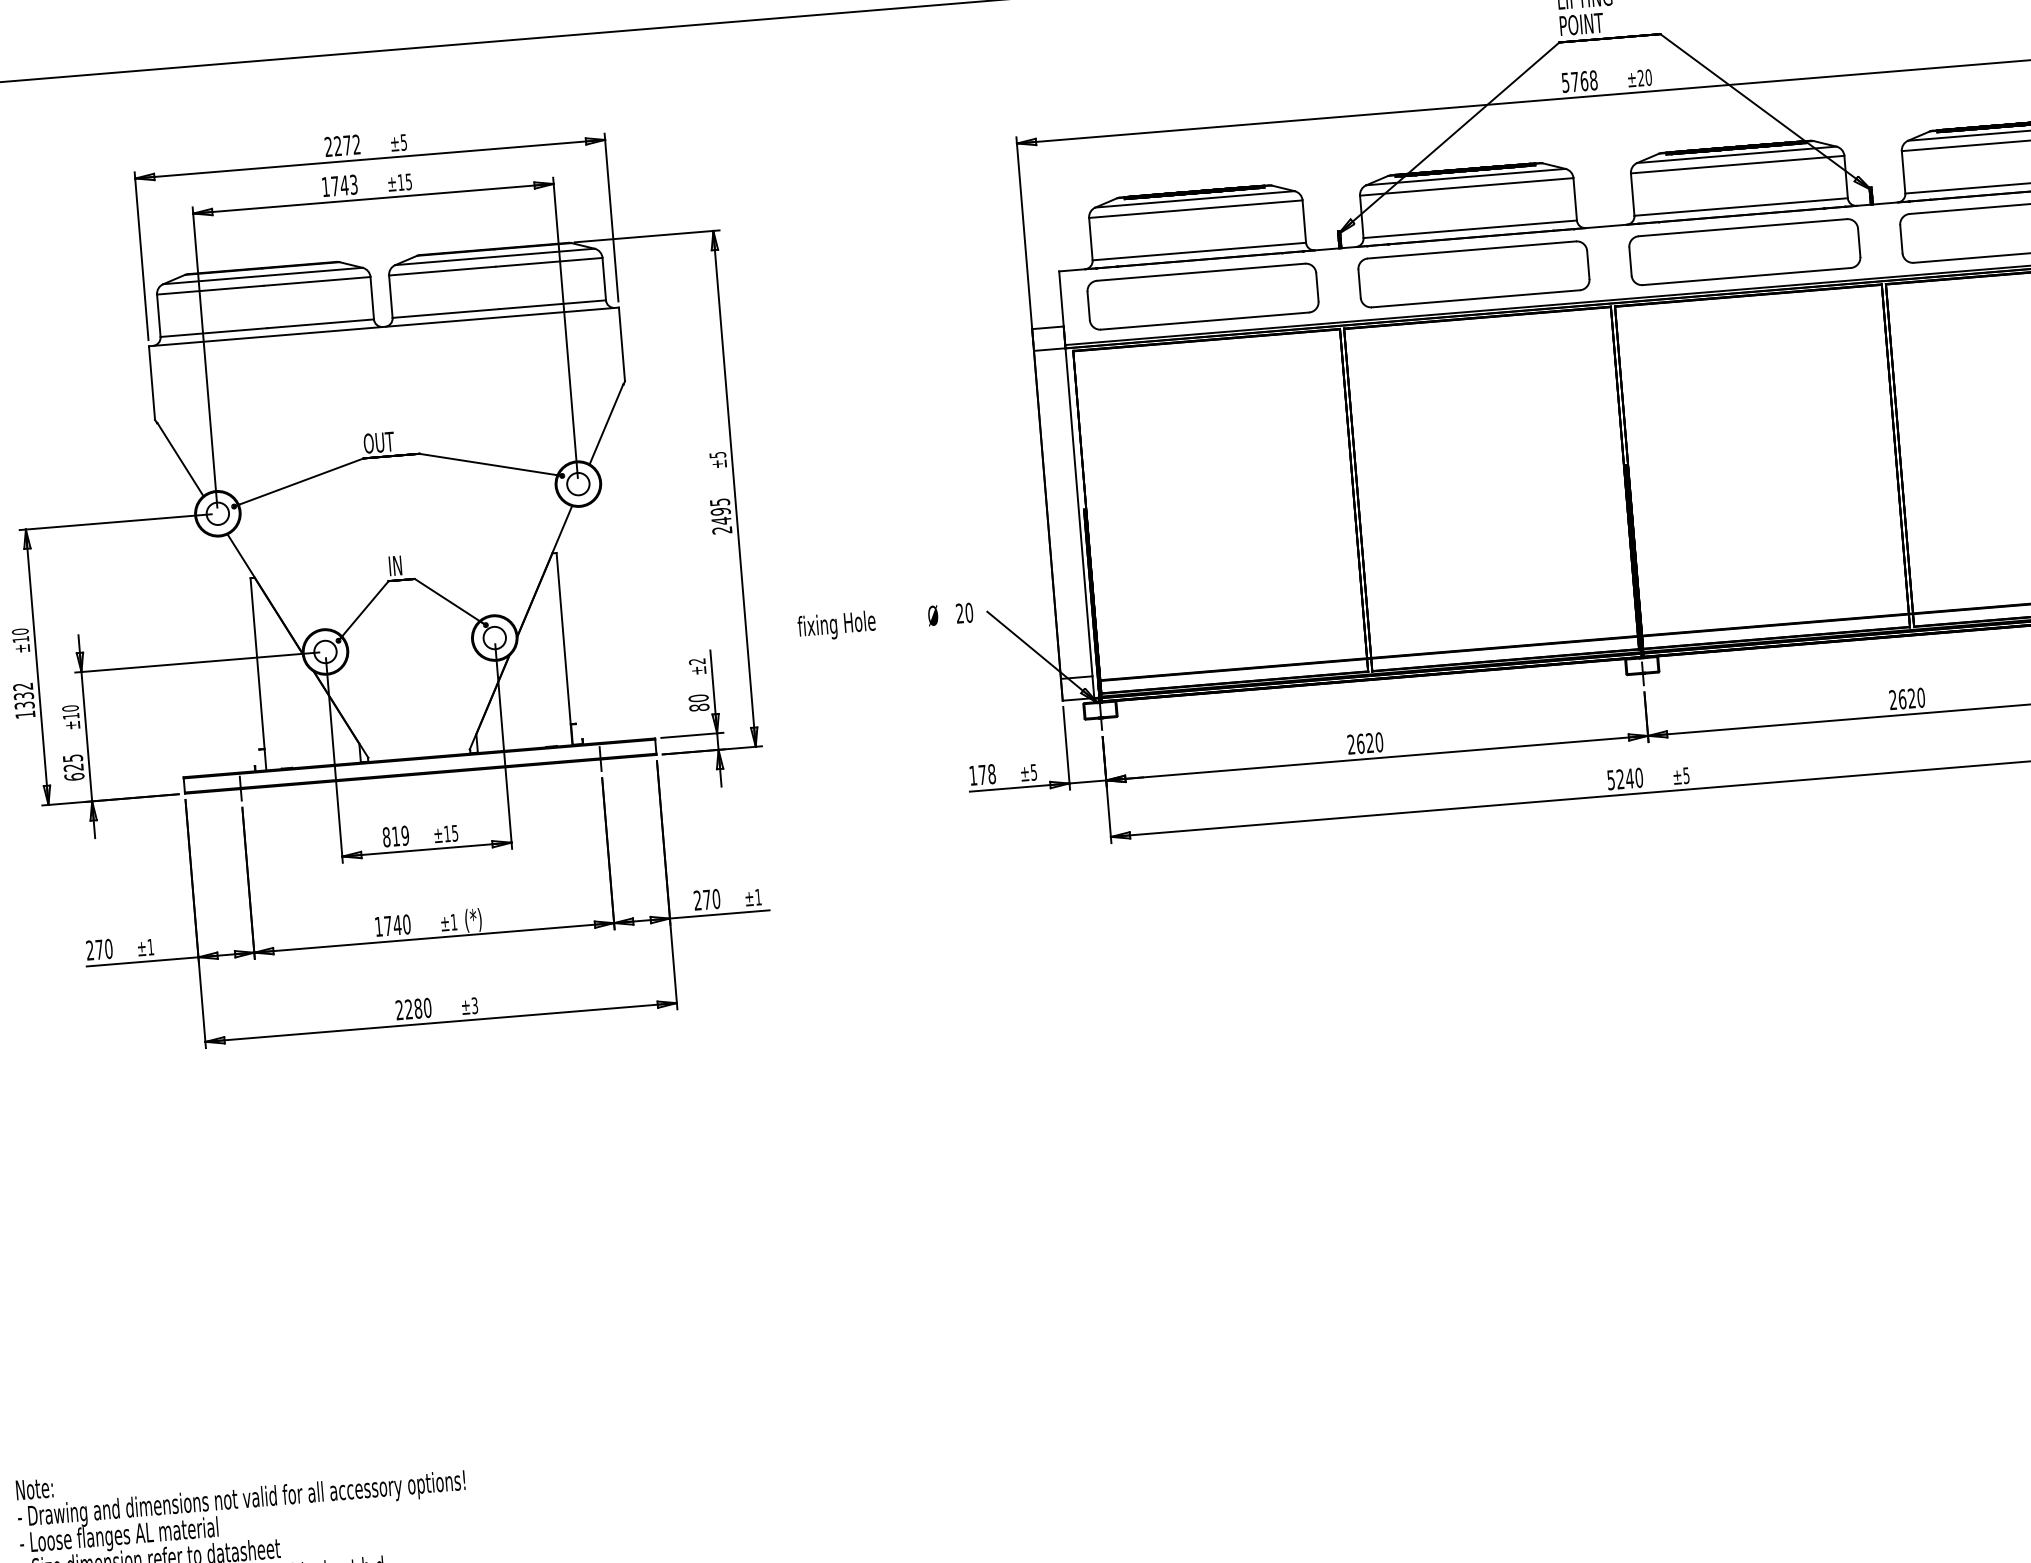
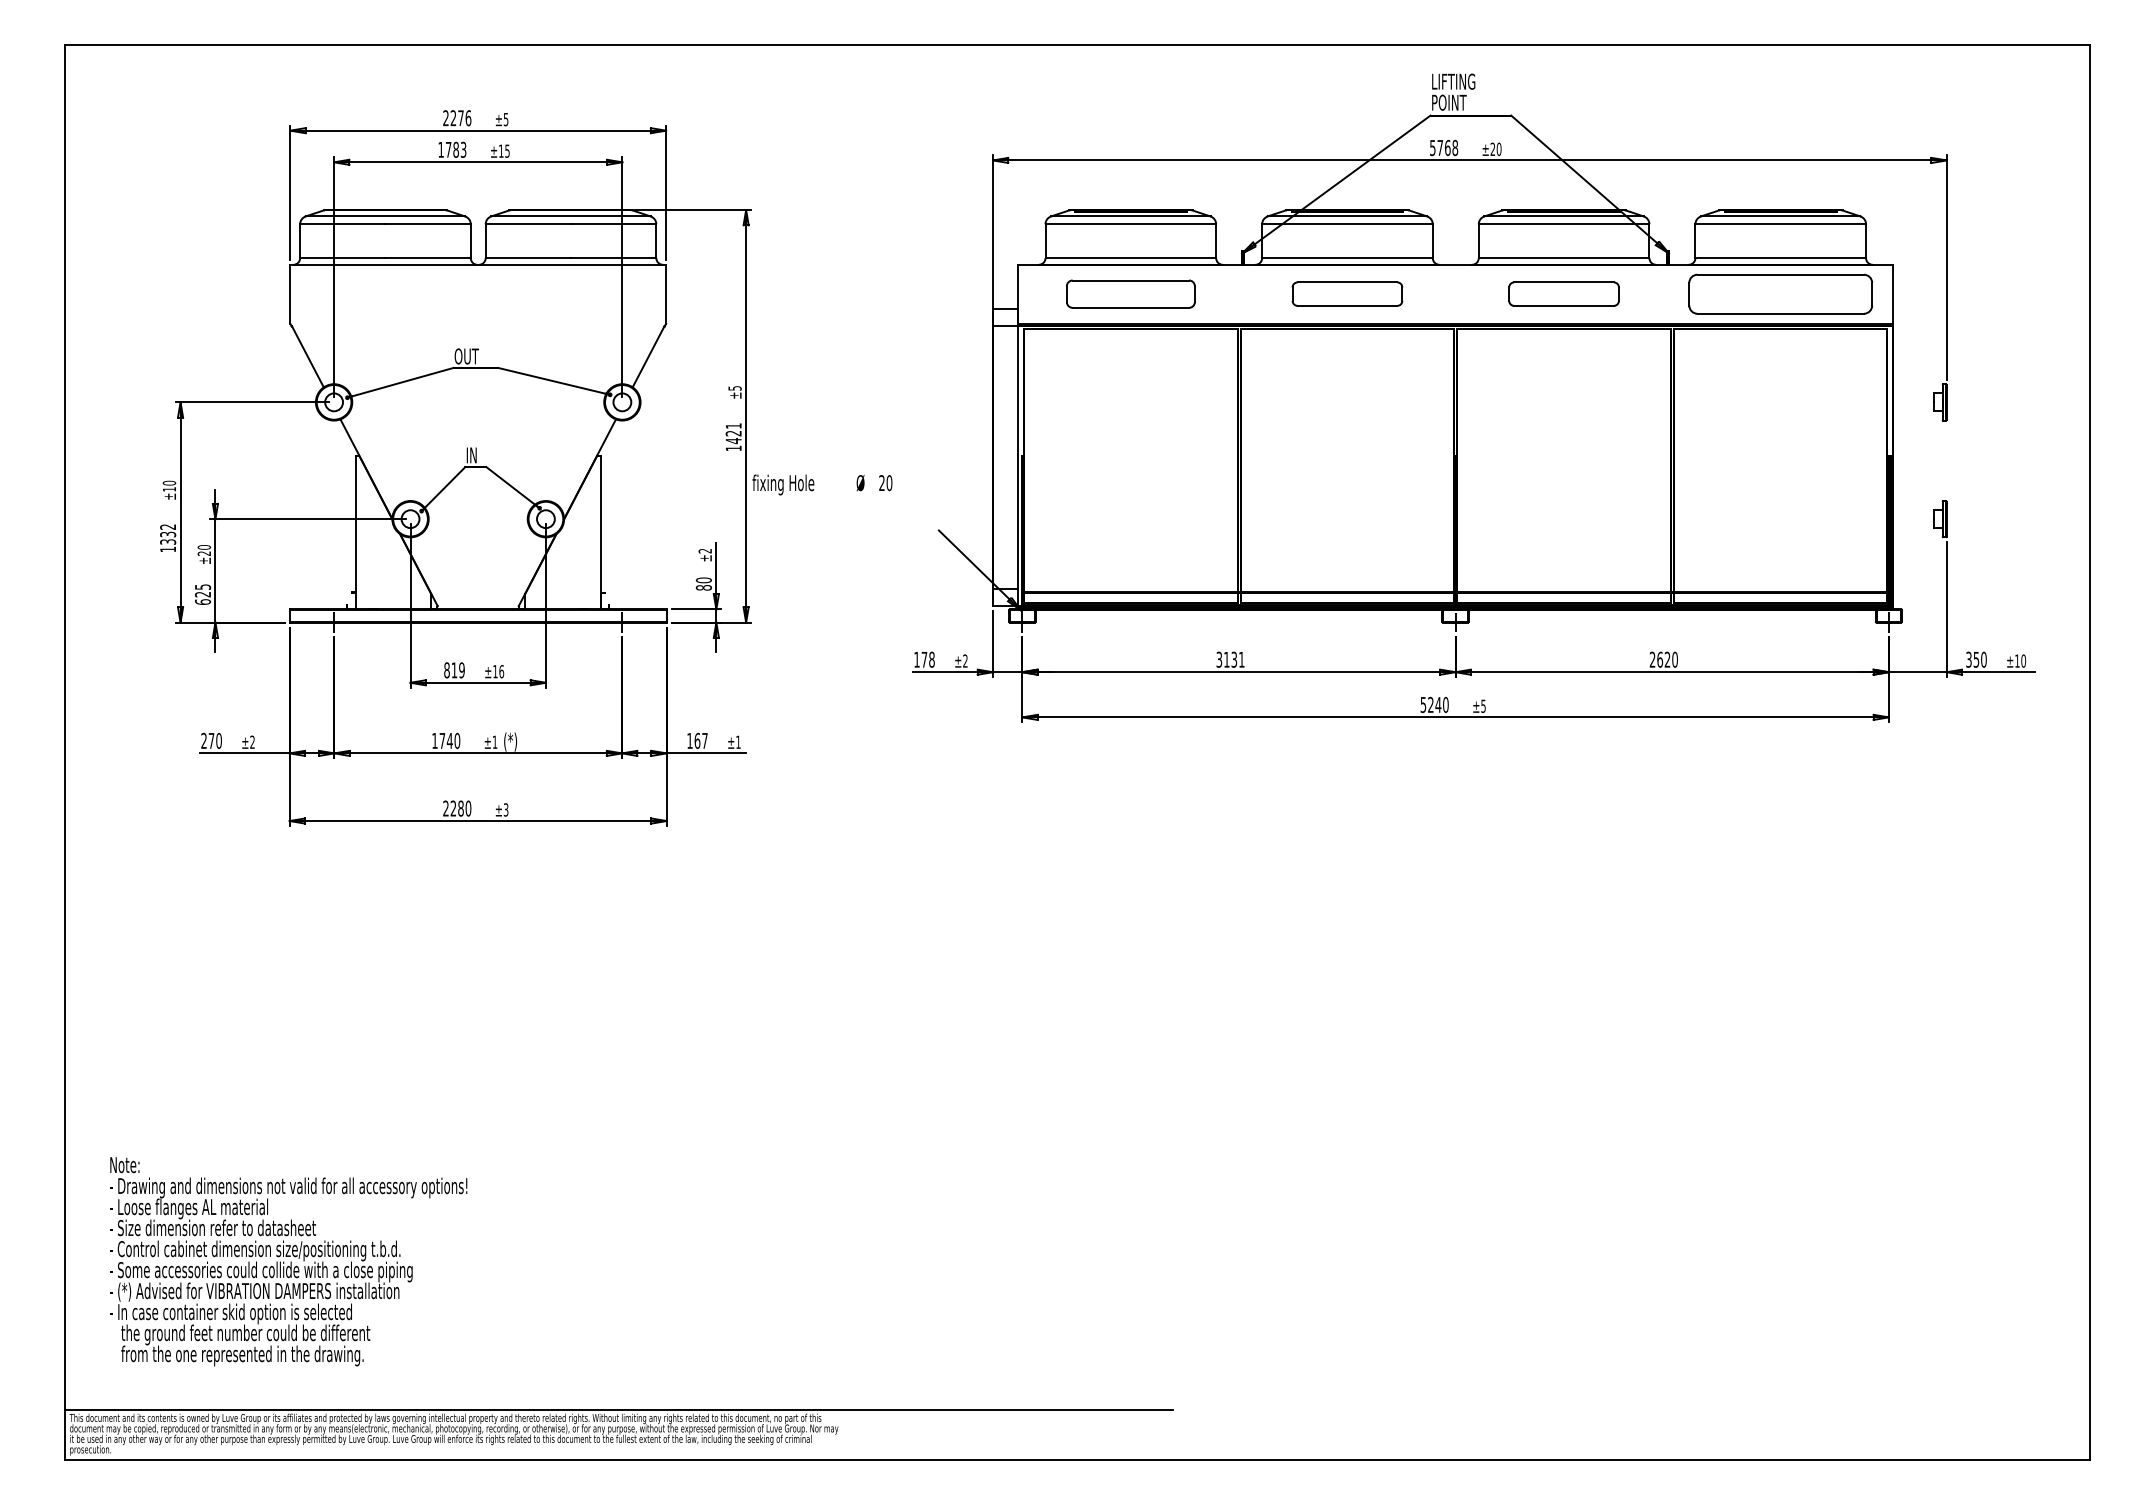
text: (356, 144) -> (468, 118), 2272 -> 2276
text: (344, 184) -> (456, 149), 1743 -> 1783
part: (1744, 251) -> (1563, 293), size x0.6
part: (1473, 273) -> (1347, 293), size x0.6
part: (1202, 295) -> (1130, 293), size x0.7
text: (720, 516) -> (733, 437), 2495 -> 1421
text: (885, 621) -> (822, 484), moved
text: (70, 716) -> (203, 553), ±10 -> ±20
text: (1365, 743) -> (1230, 659), 2620 -> 3131
text: (1033, 771) -> (965, 660), ±5 -> ±2
text: (454, 833) -> (501, 671), ±15 -> ±16
text: (707, 899) -> (697, 740), 270 -> 167
text: (150, 946) -> (252, 741), ±1 -> ±2

